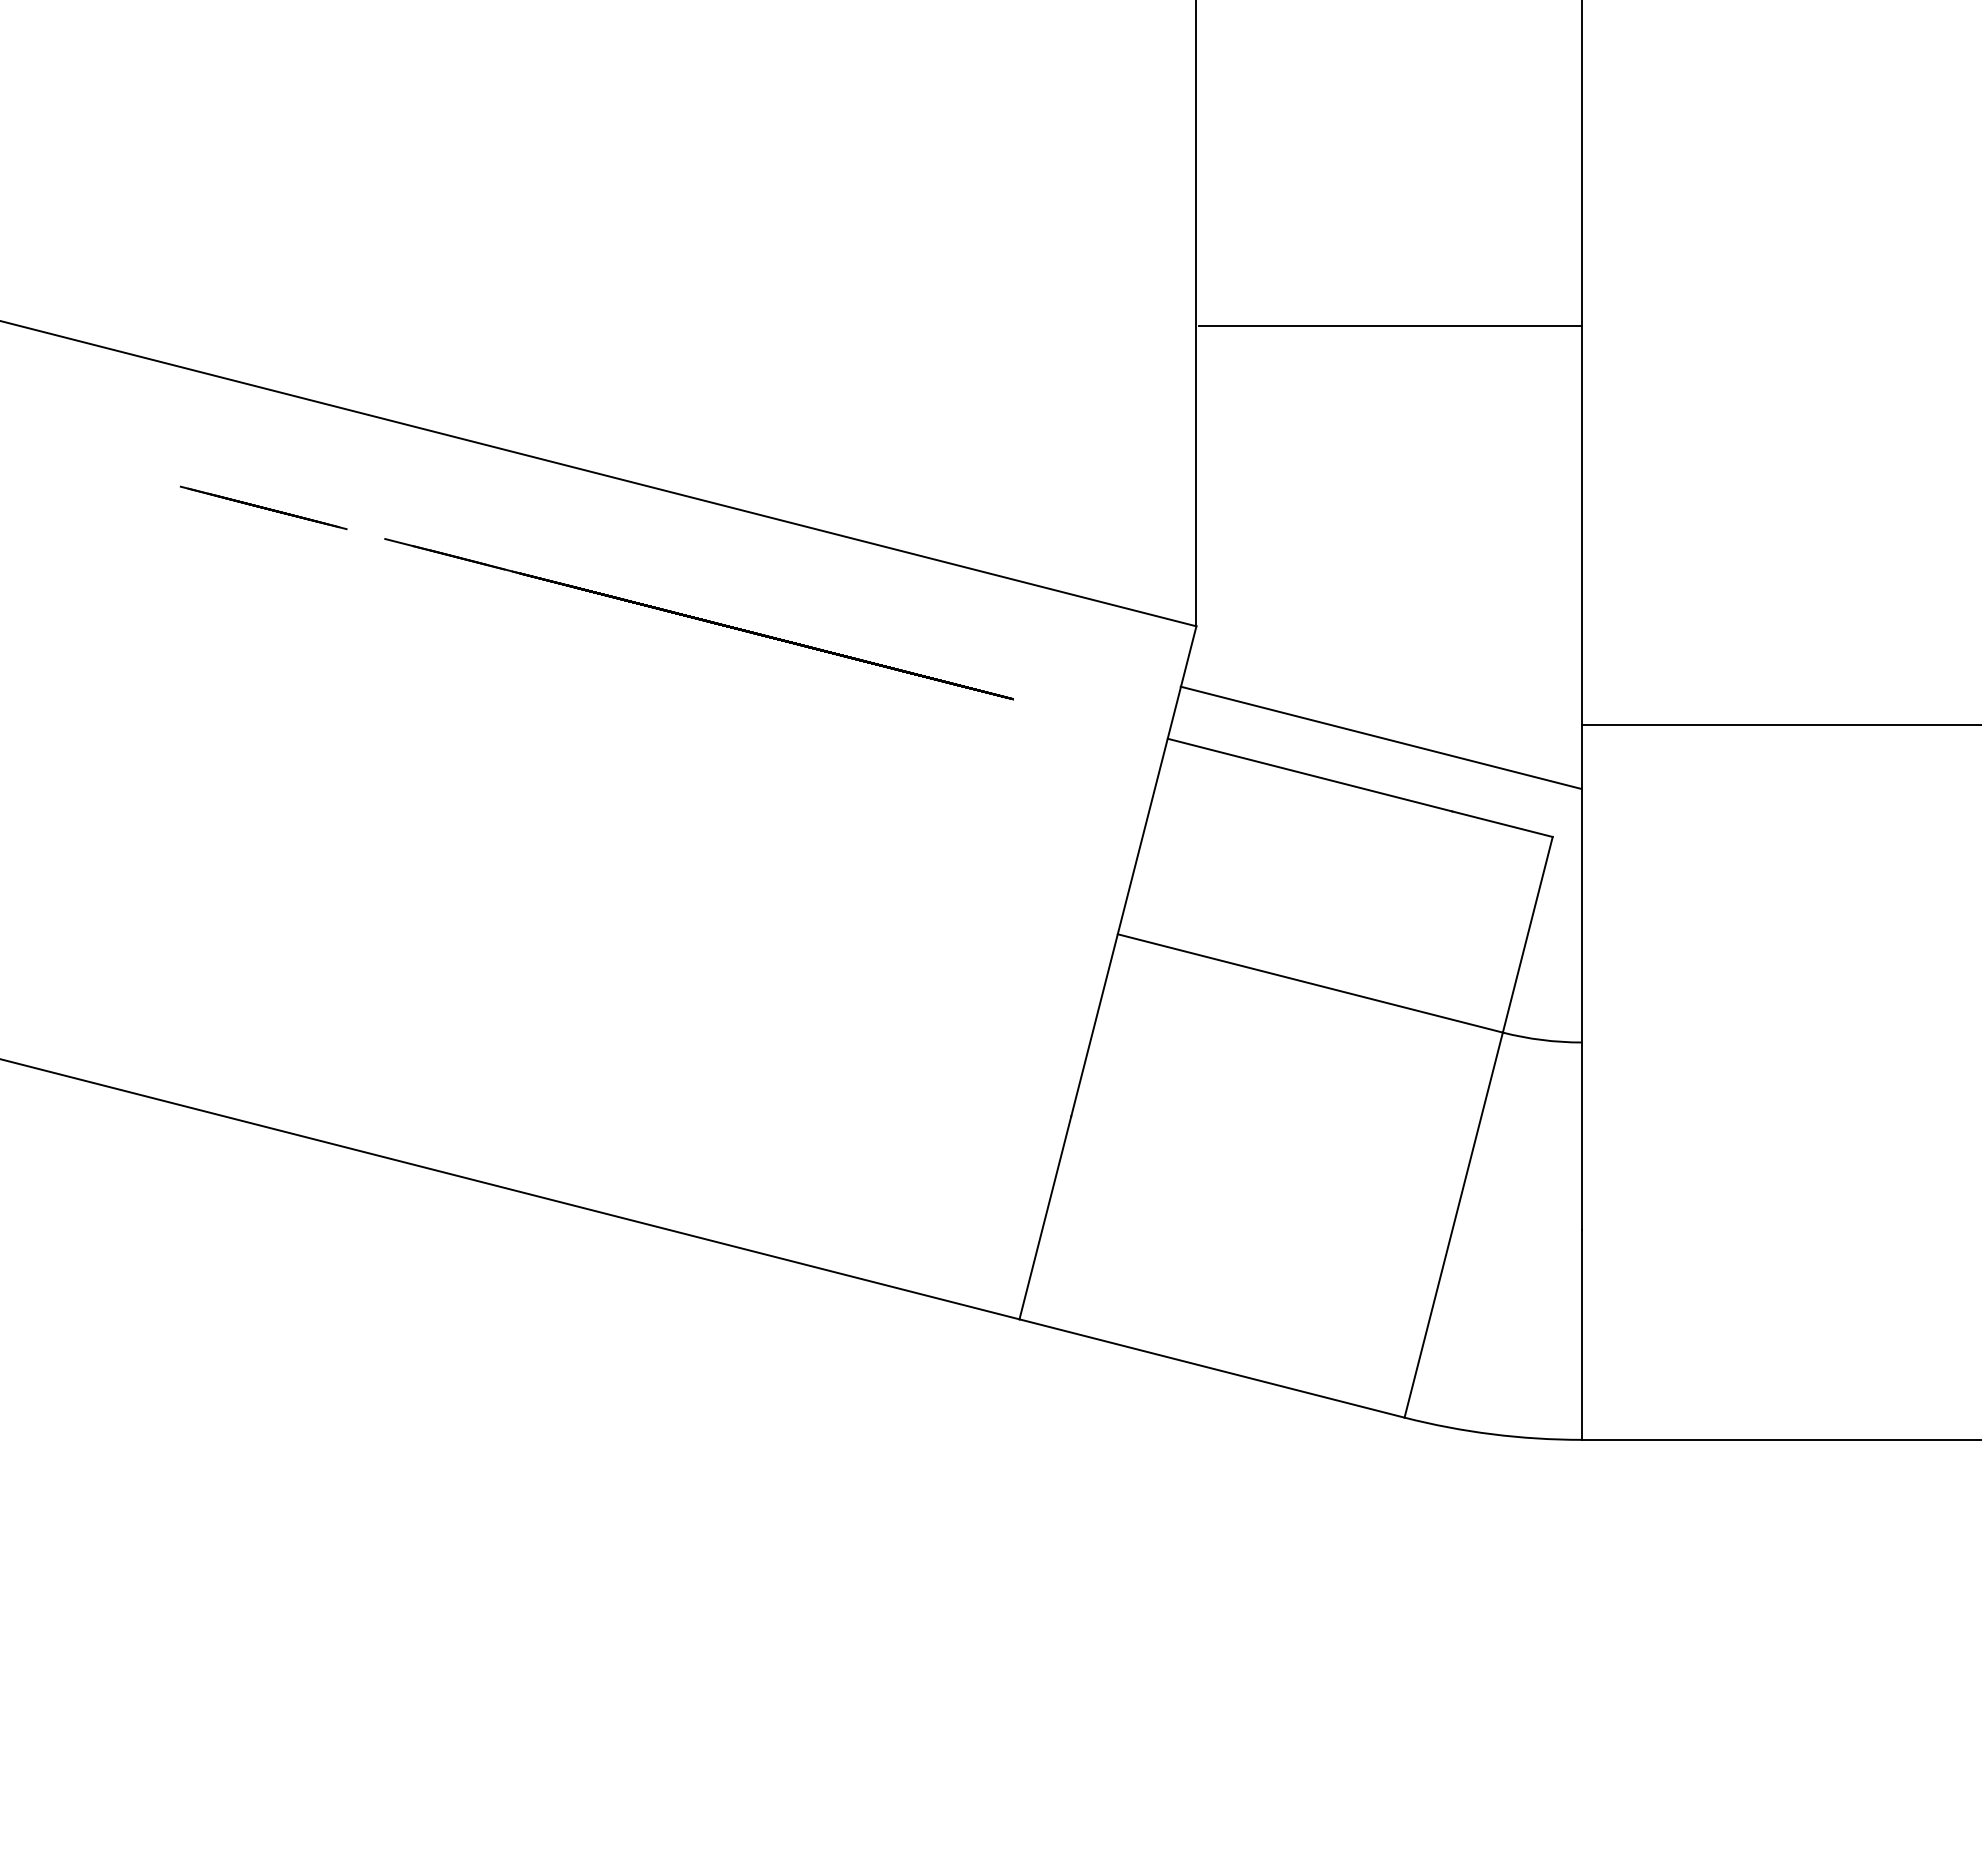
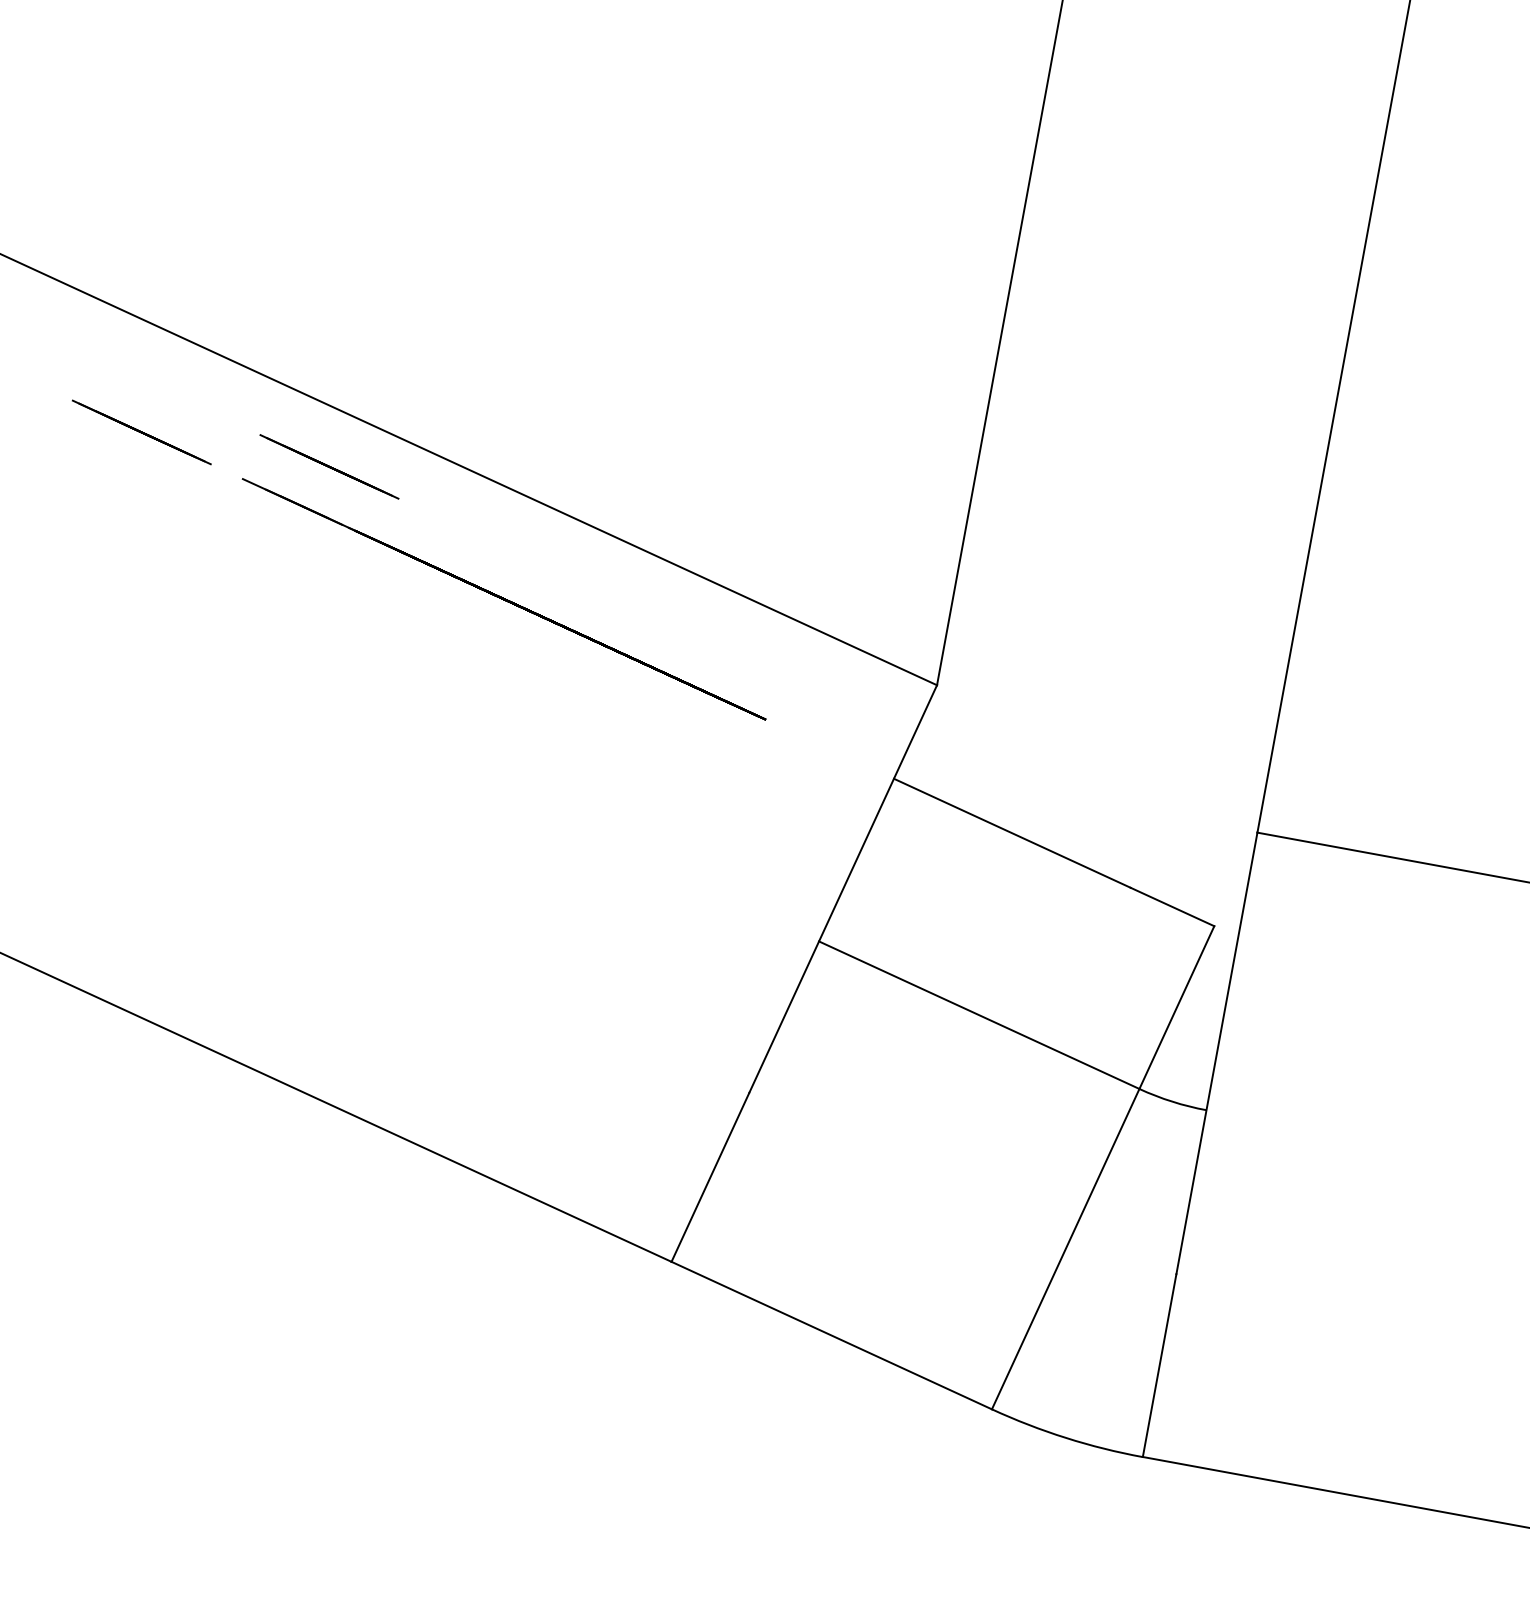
line: (1390, 325) -> (1154, 453), removed
line: (478, 507) -> (329, 466), added
line: (1380, 737) -> (1079, 811), removed

